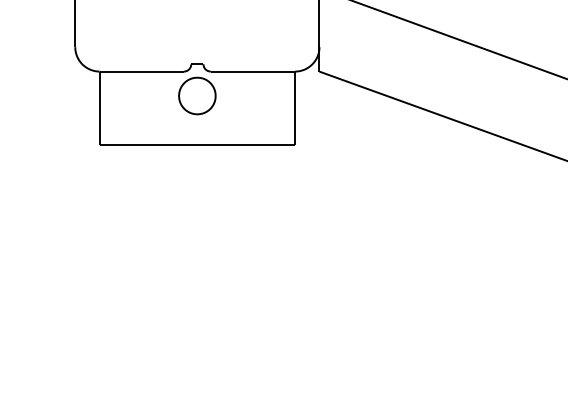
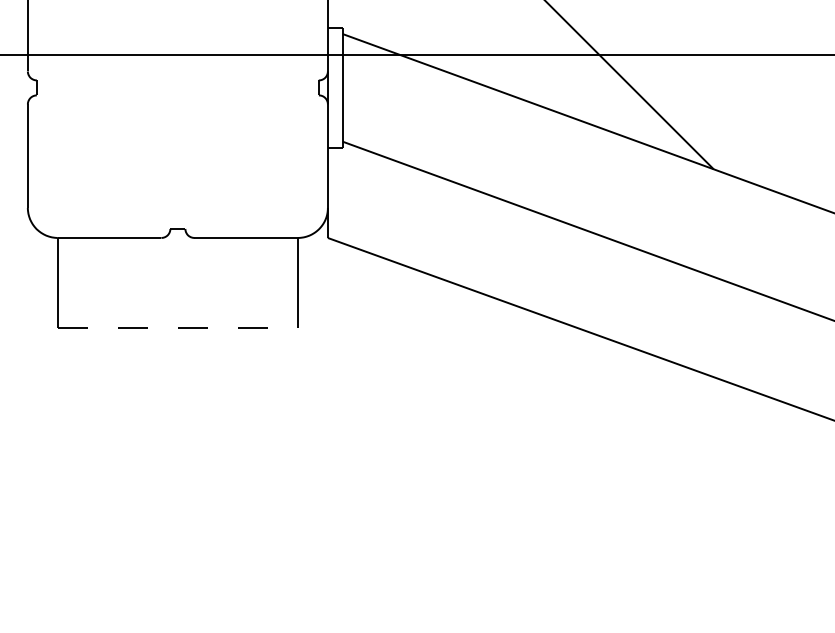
part: (197, 95) -> (177, 267), removed
line: (197, 145) -> (178, 328), solid -> dashed

